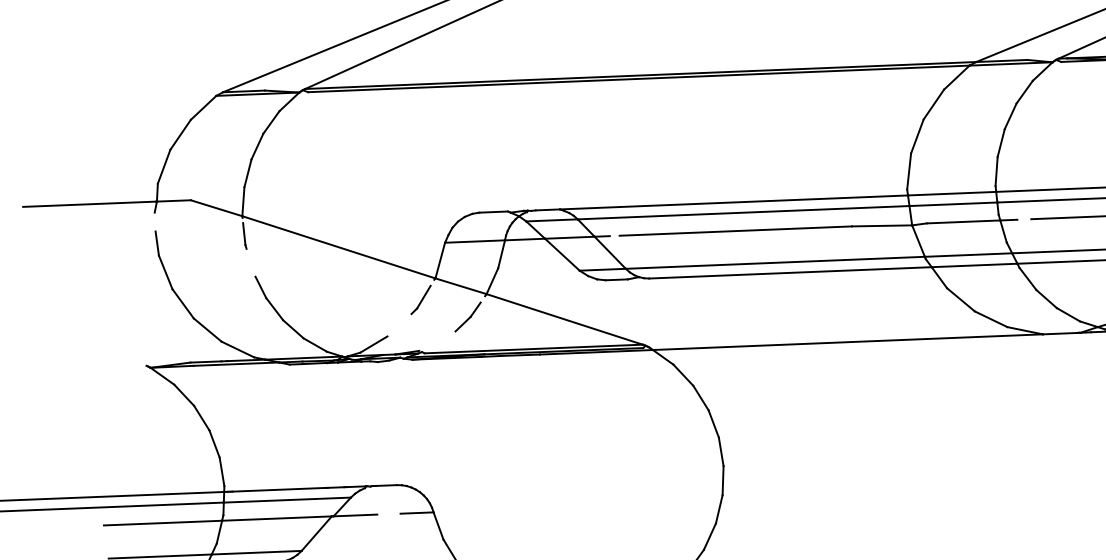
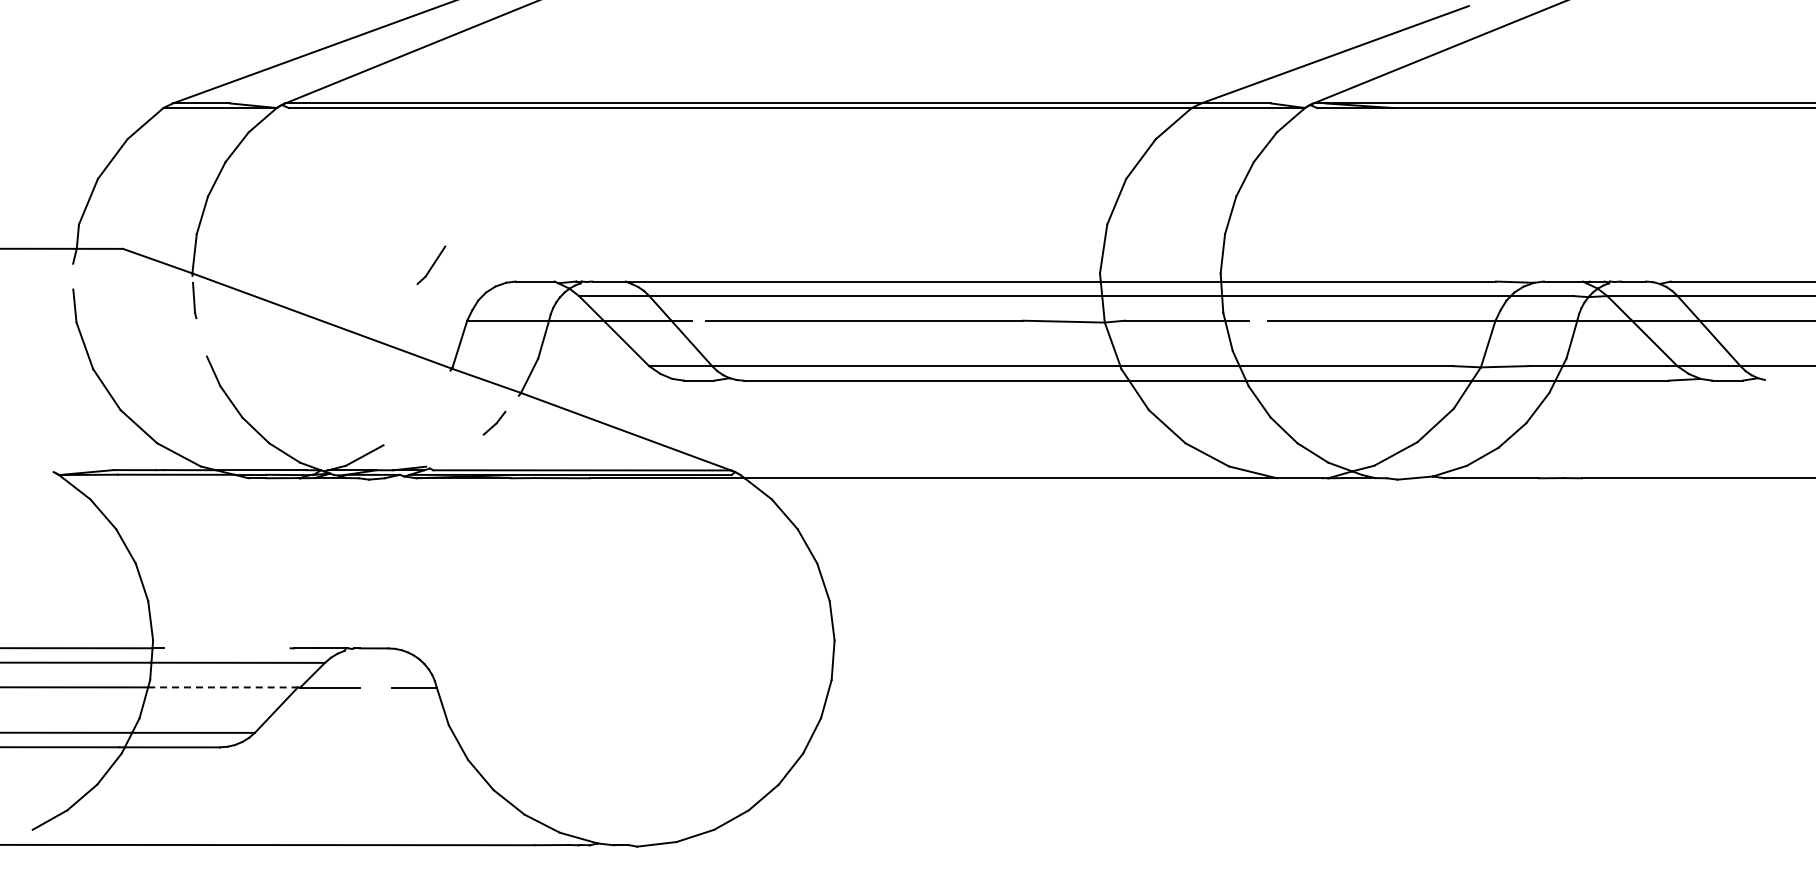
part: (421, 300) -> (431, 265), moved
part: (468, 317) -> (494, 423), size x0.6
line: (279, 489) -> (227, 648), removed
line: (277, 518) -> (223, 687), solid -> dashed

